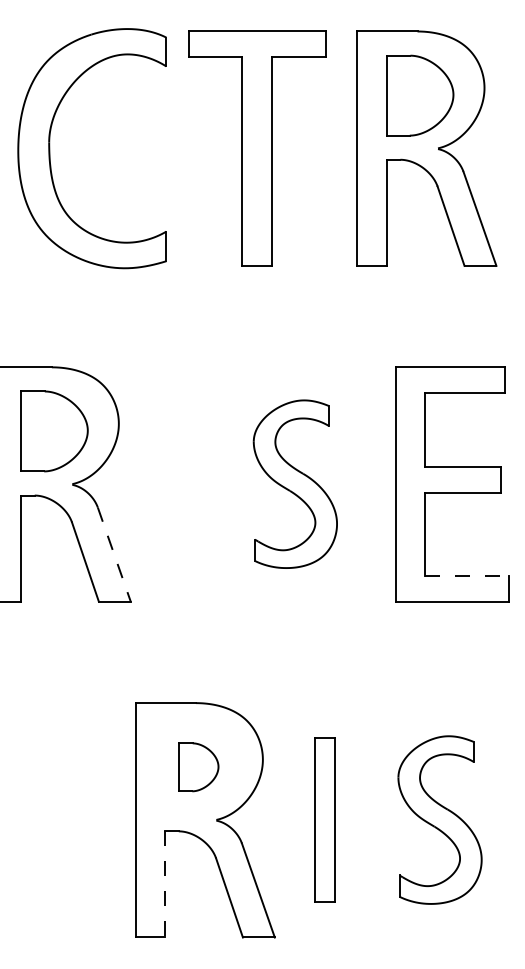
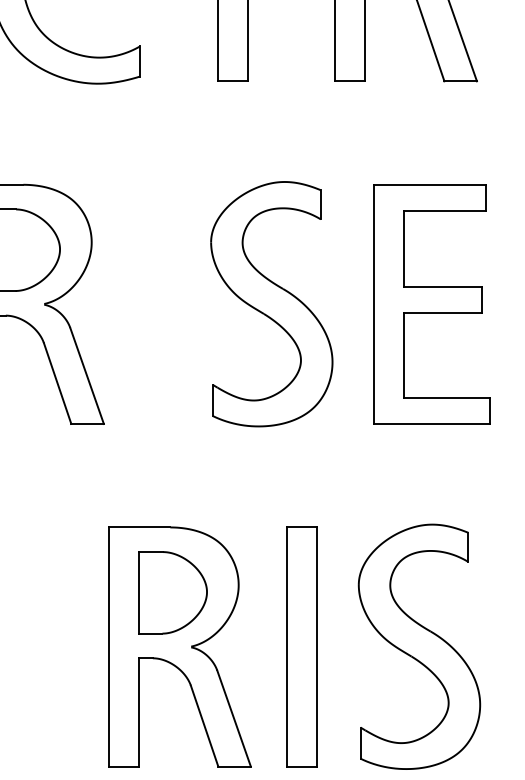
part: (295, 483) -> (271, 303), size x1.43
line: (114, 554) -> (87, 375), dashed -> solid
line: (467, 576) -> (447, 398), dashed -> solid
part: (198, 767) -> (172, 593), size x1.67
part: (324, 819) -> (301, 646), size x1.43
part: (439, 819) -> (418, 646), size x1.43
line: (165, 884) -> (139, 712), dashed -> solid

